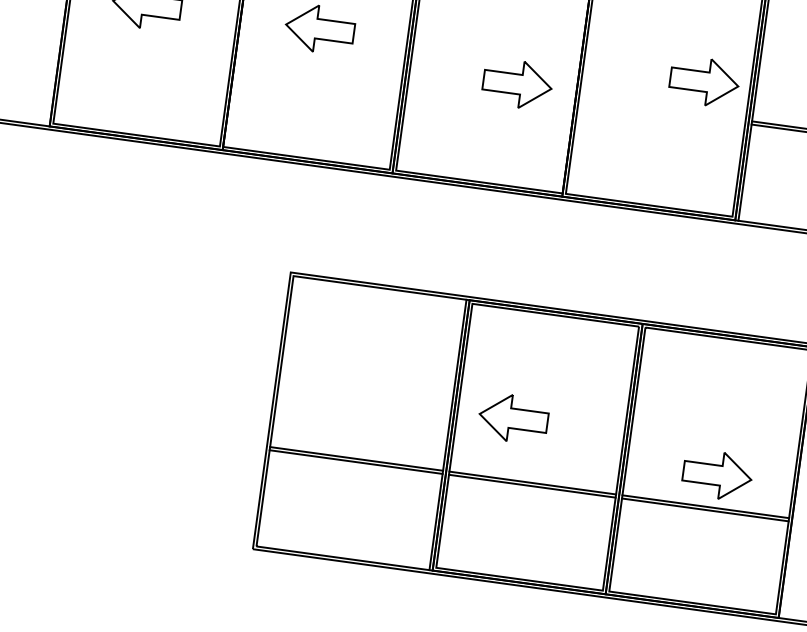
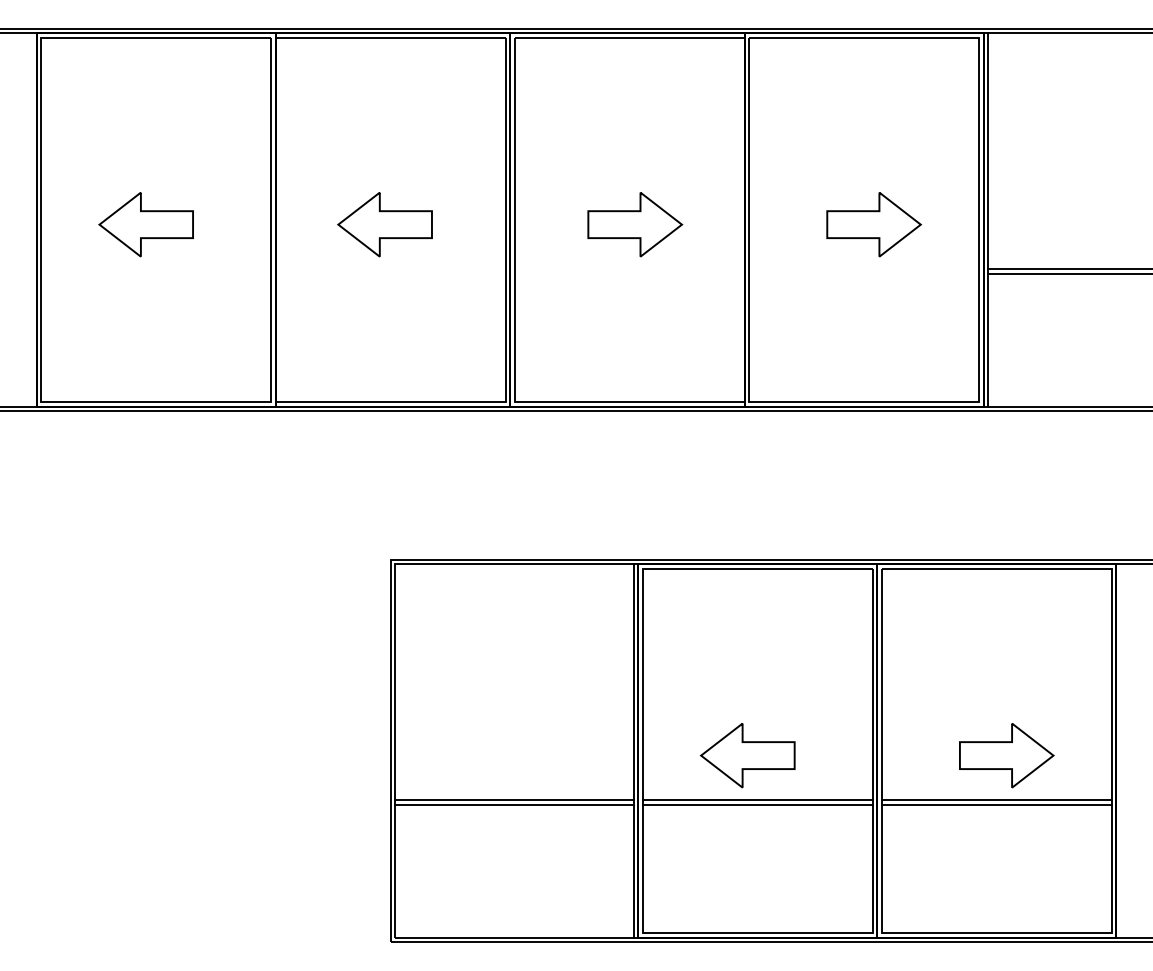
part: (704, 81) -> (874, 224), moved
part: (517, 84) -> (635, 224), moved
part: (513, 418) -> (747, 755), moved

